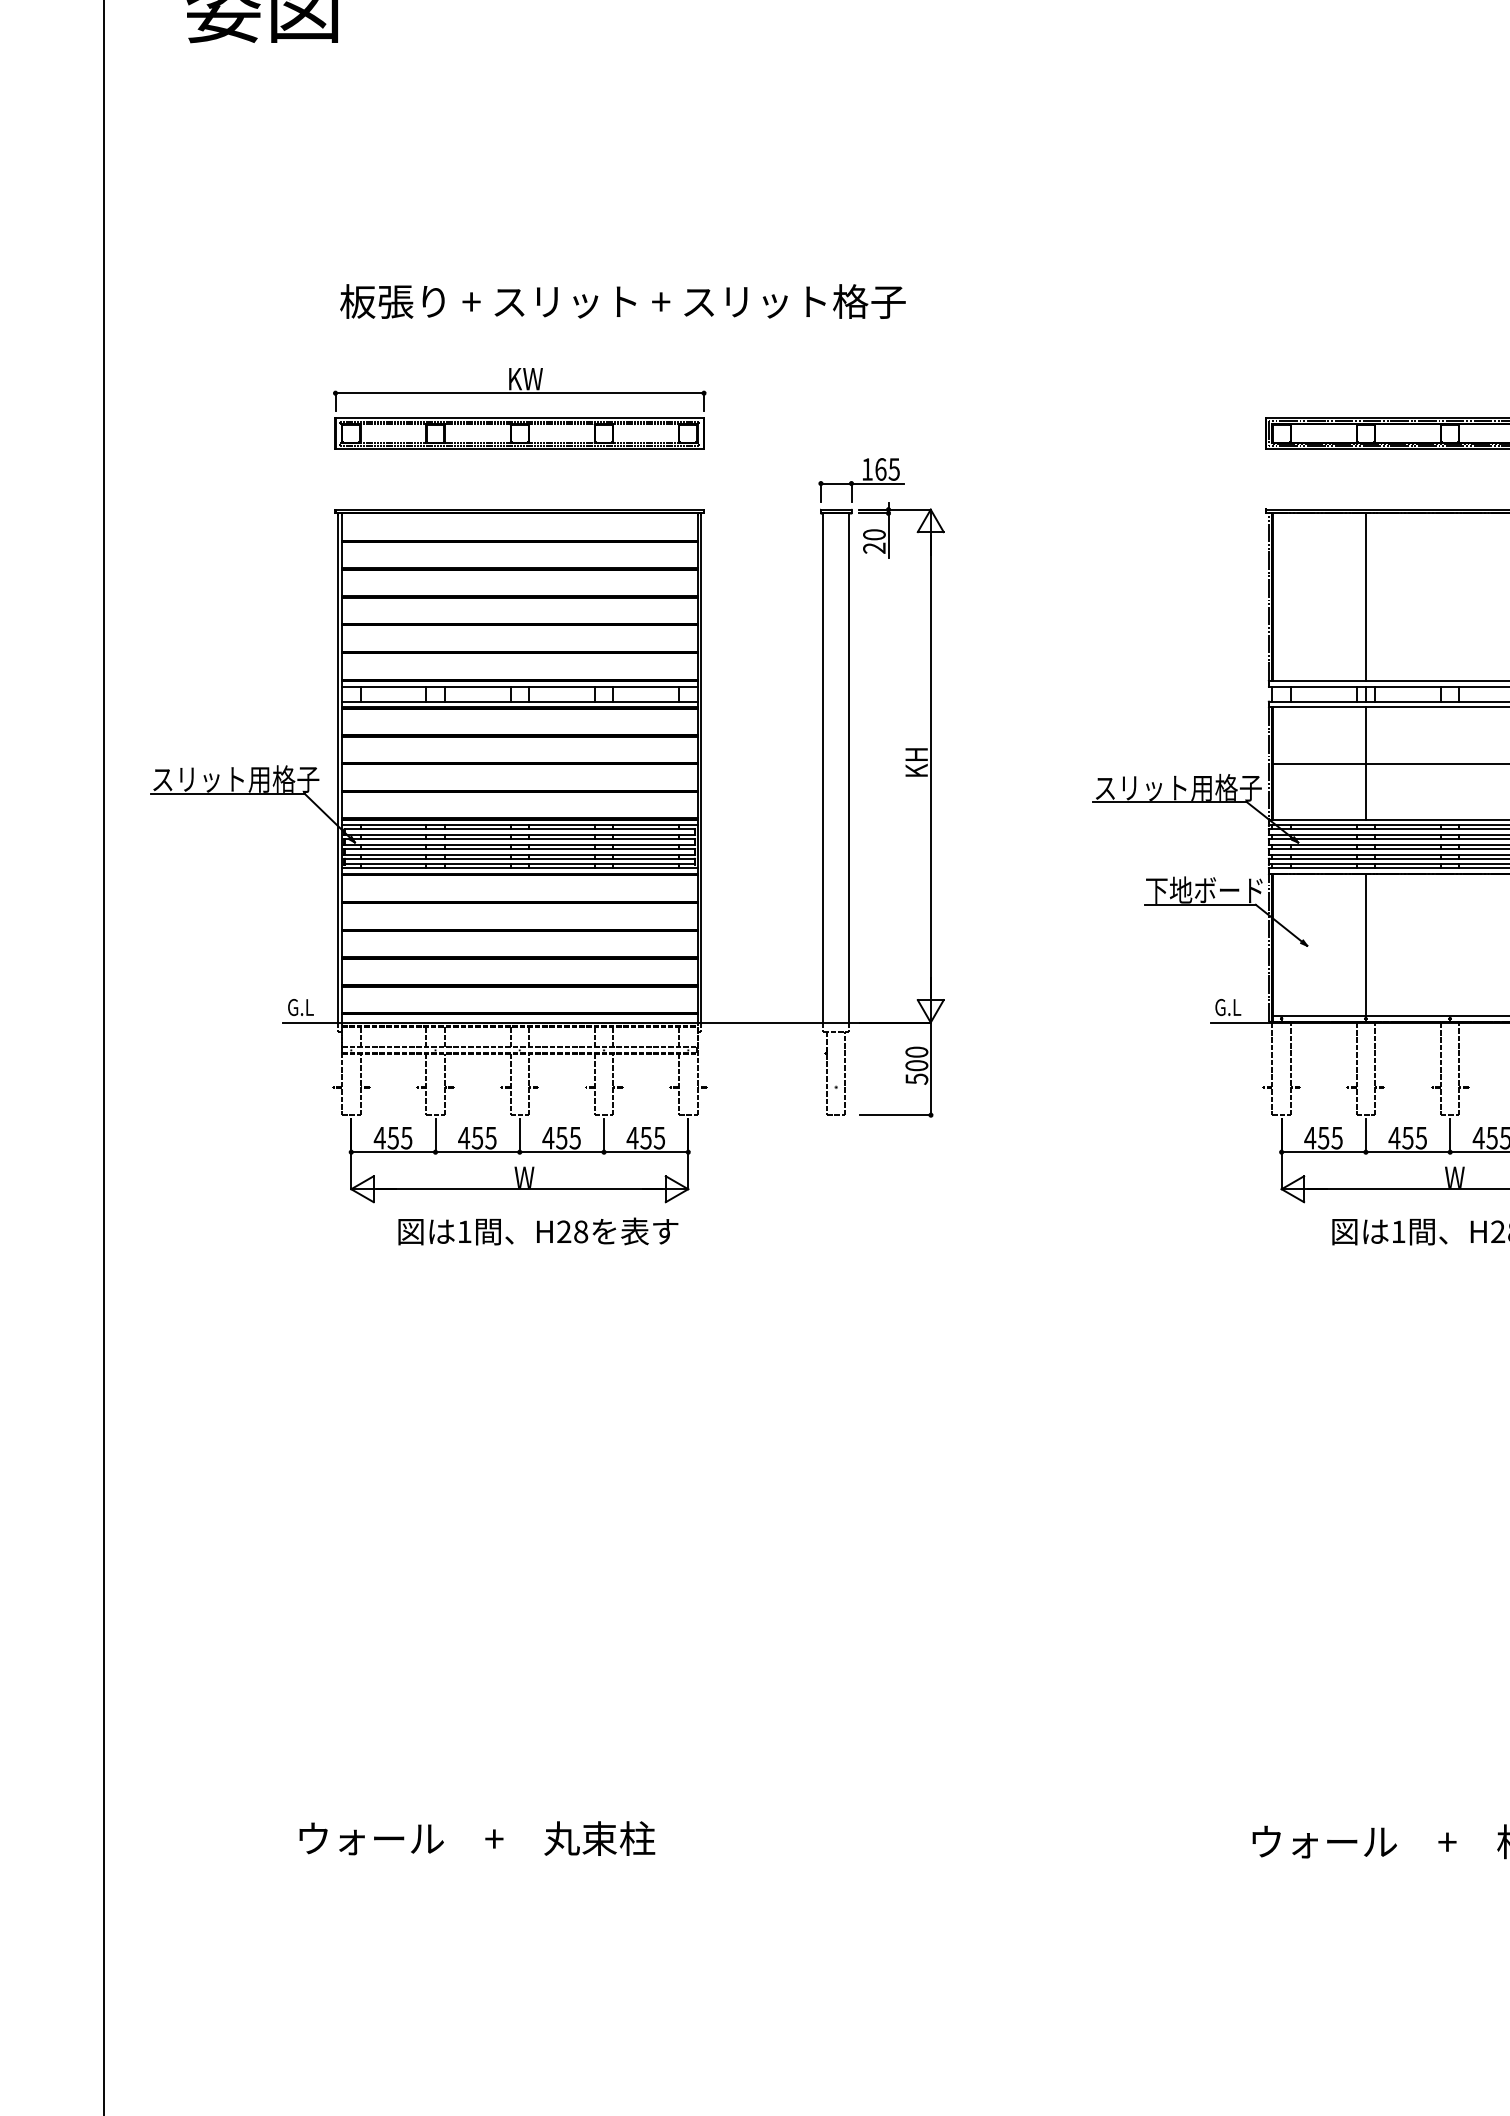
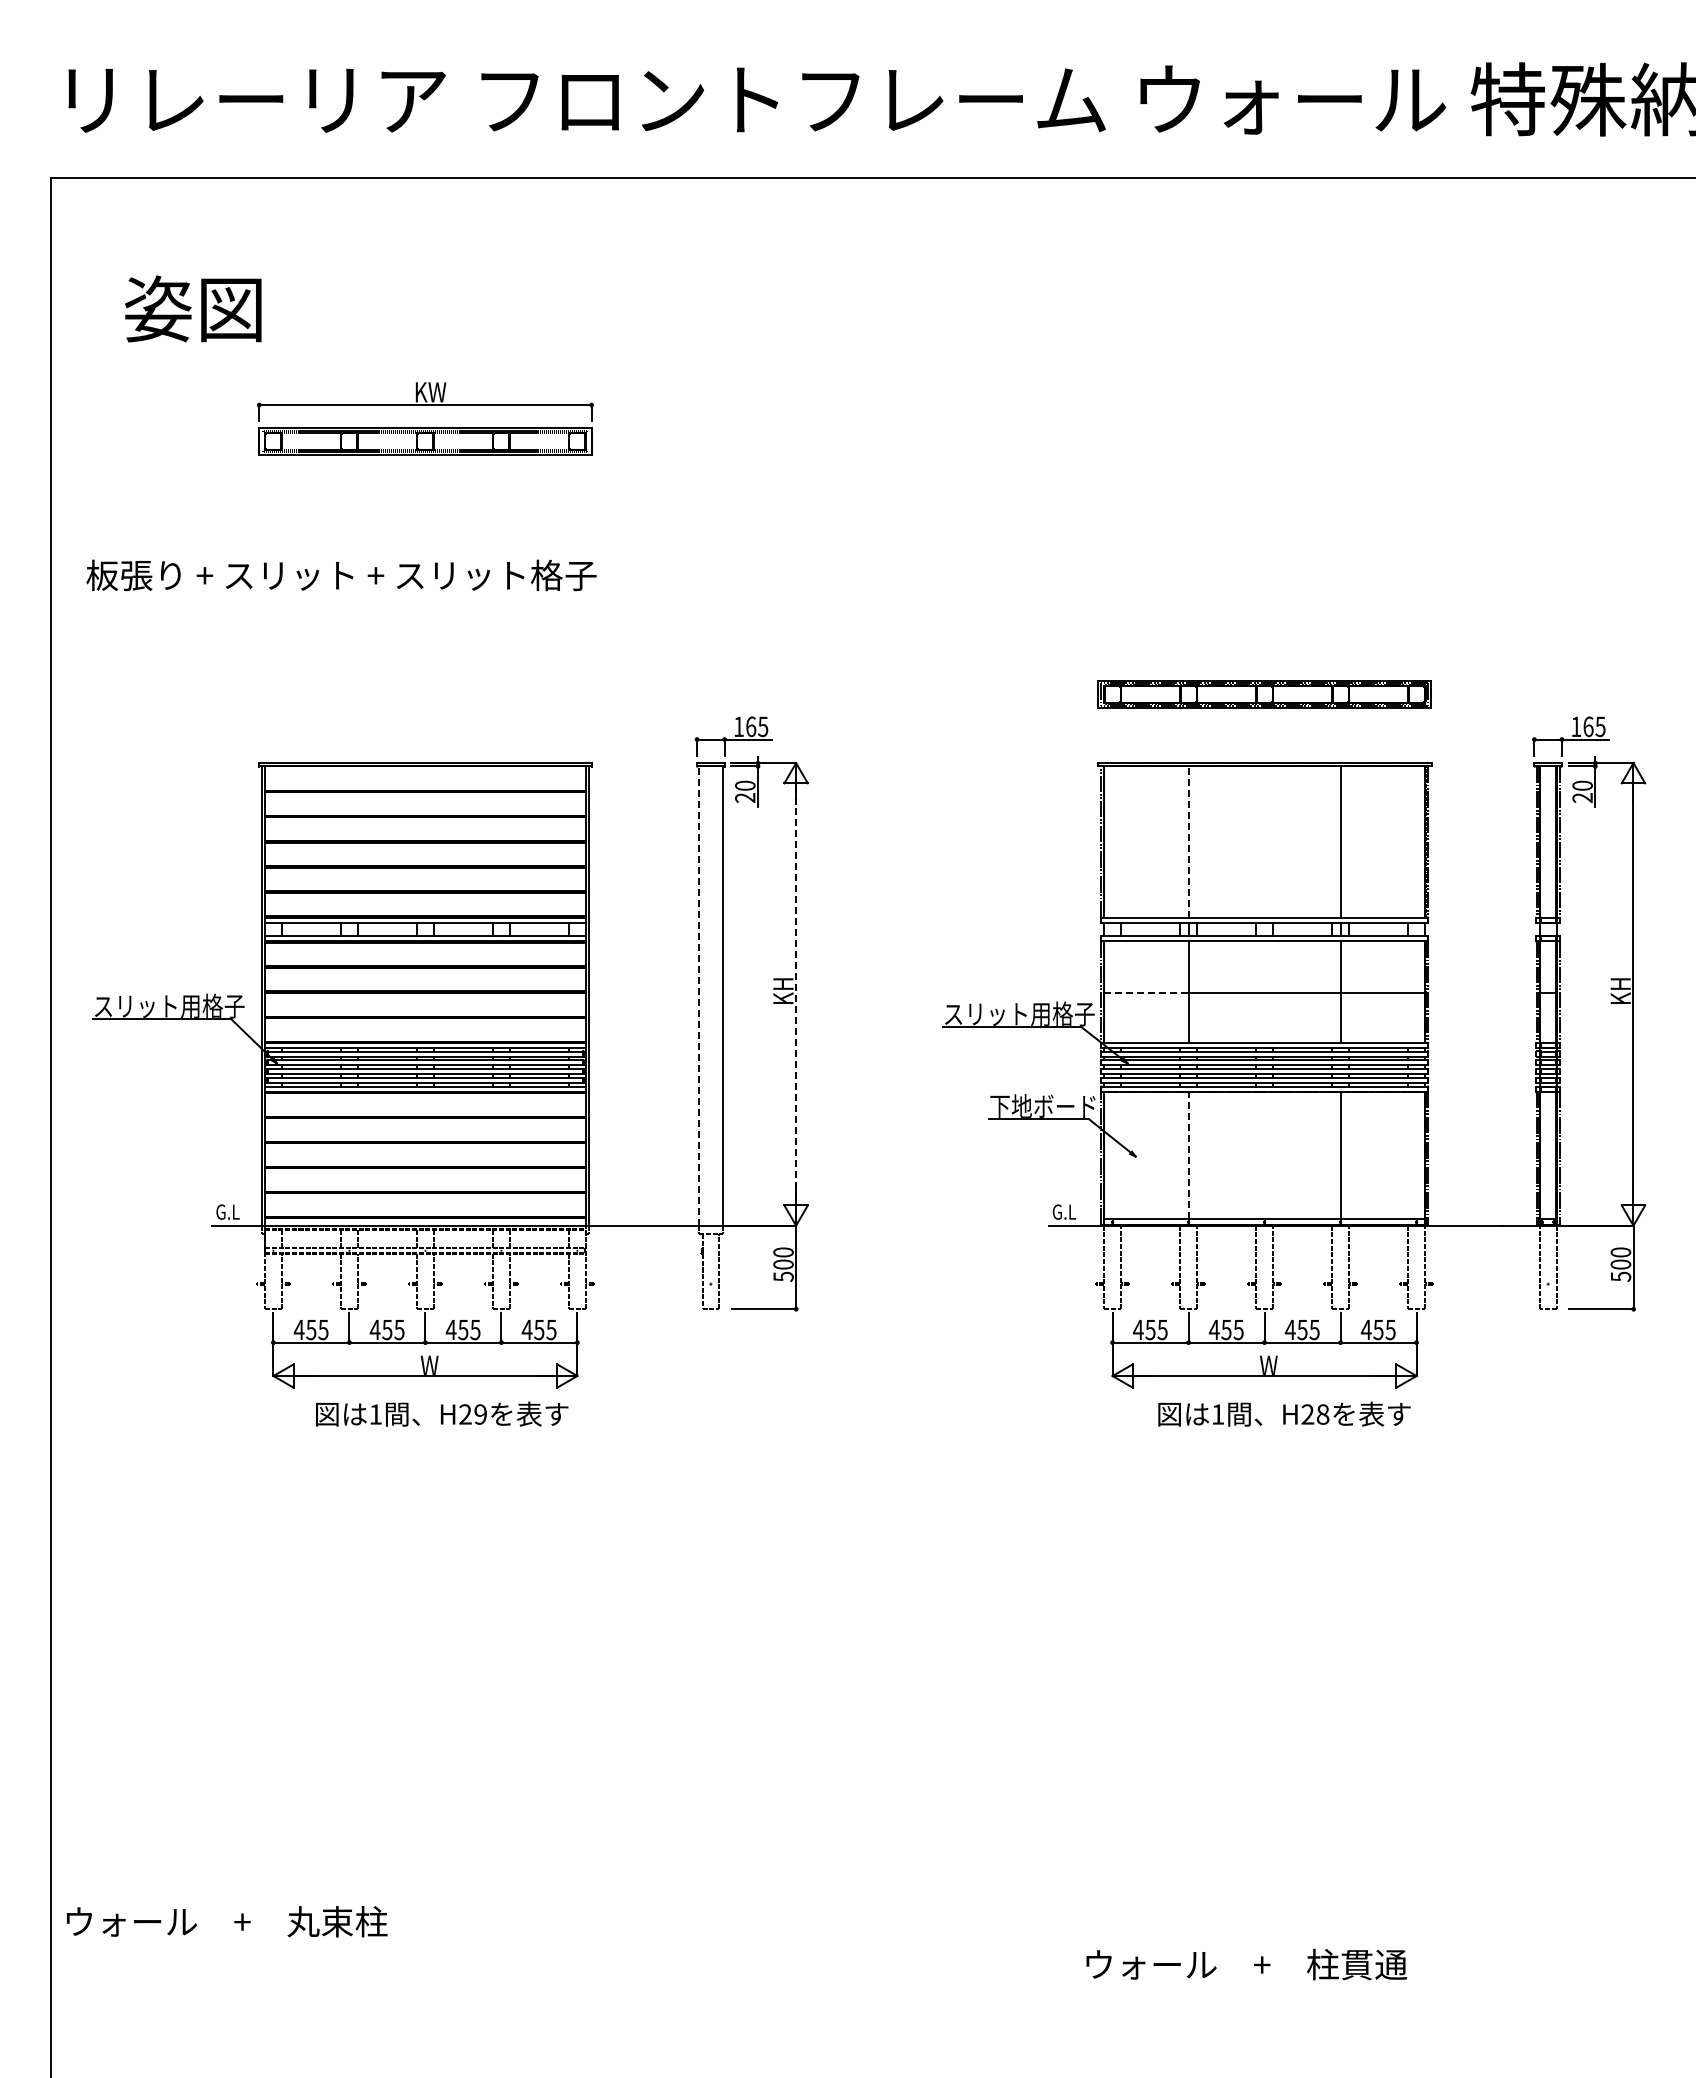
text: (622, 301) -> (341, 575), moved
part: (519, 418) -> (425, 427), moved
line: (1365, 597) -> (1188, 842), solid -> dashed
line: (1320, 763) -> (1147, 992), solid -> dashed
line: (931, 766) -> (796, 994), solid -> dashed
line: (823, 768) -> (699, 996), solid -> dashed
line: (1365, 944) -> (1188, 1155), solid -> dashed
text: (580, 1231) -> (480, 1414), H28 -> H29
text: (476, 1838) -> (226, 1921), moved

